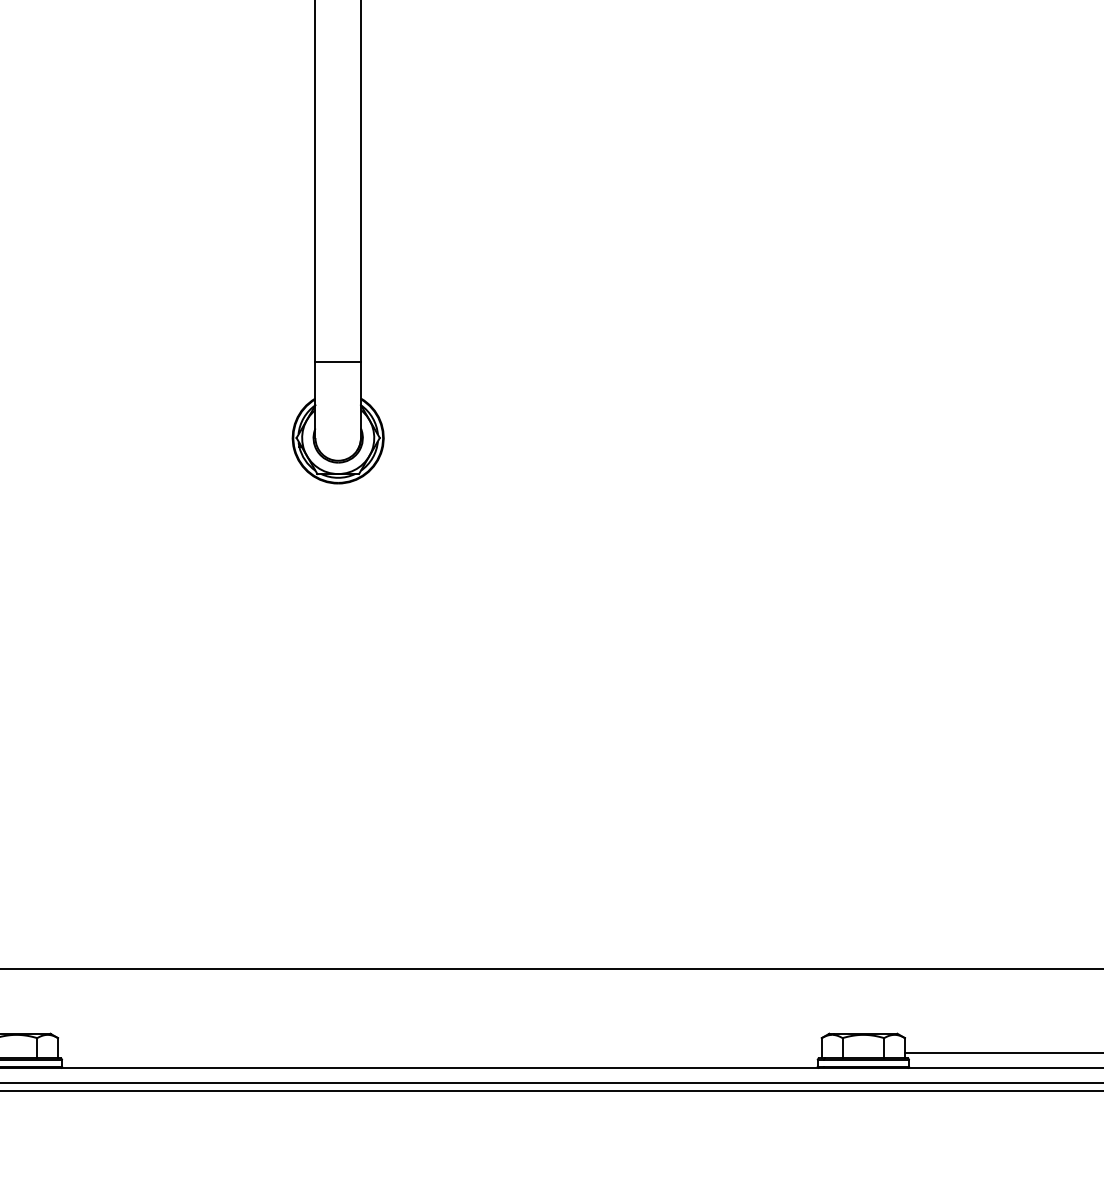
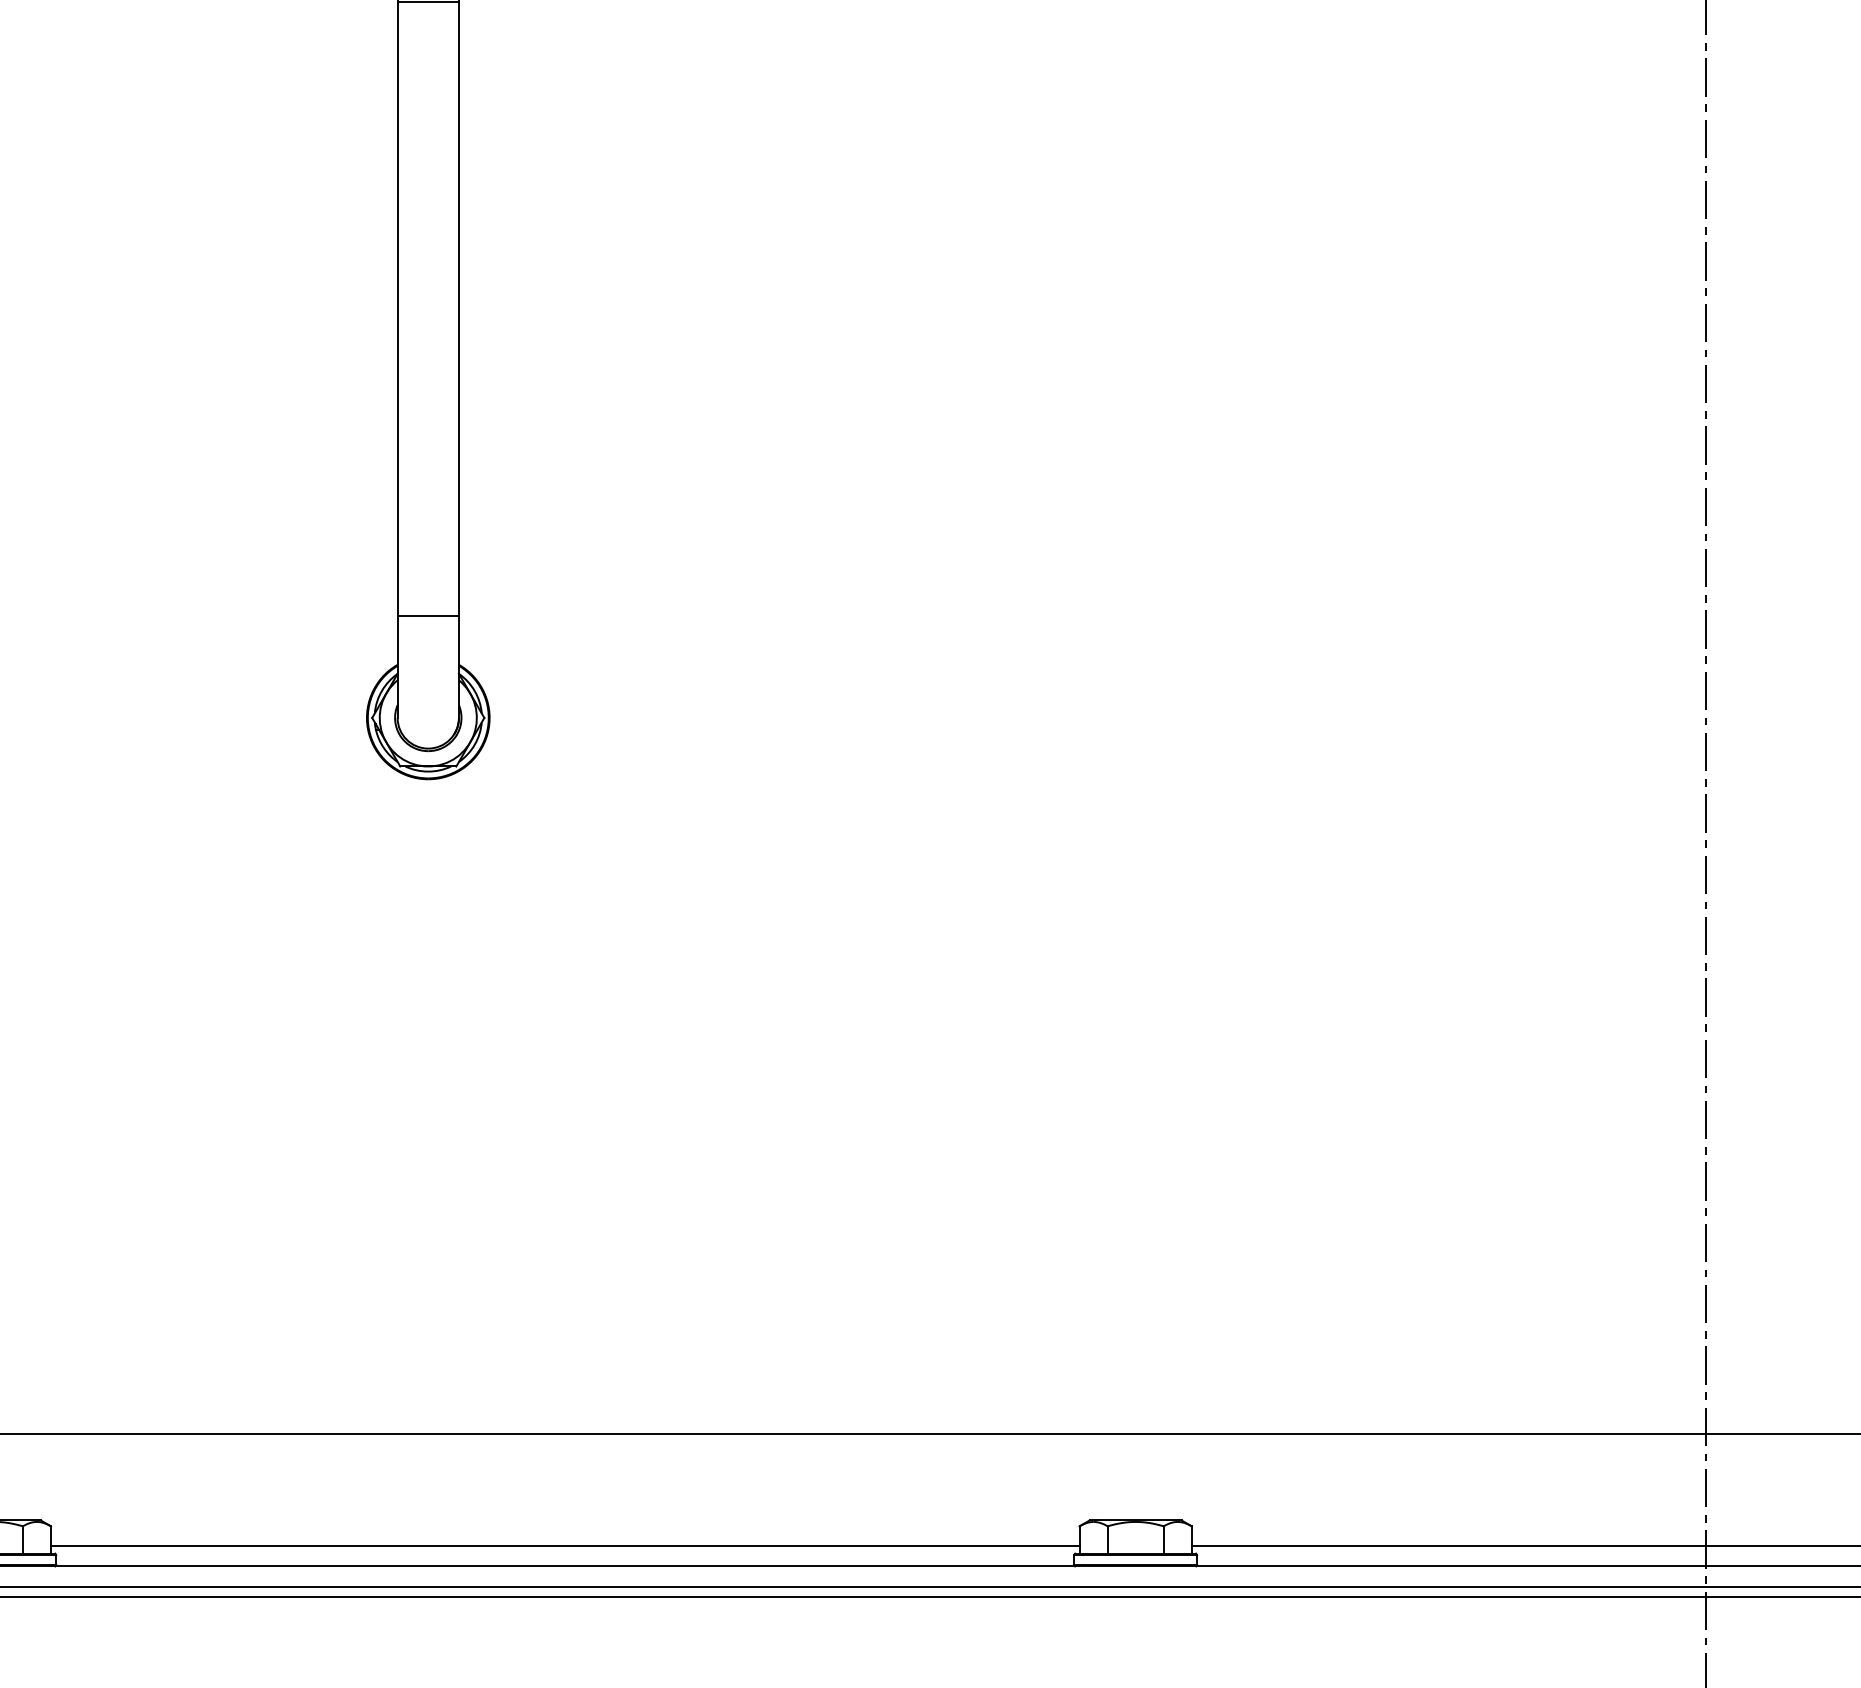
line: (439, 1052) -> (564, 1545), added

